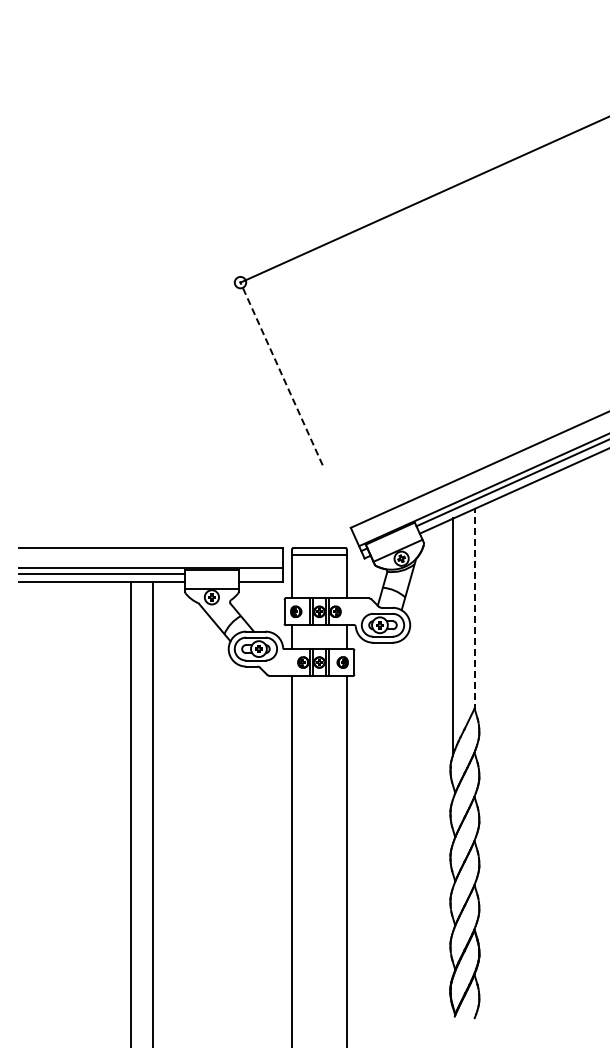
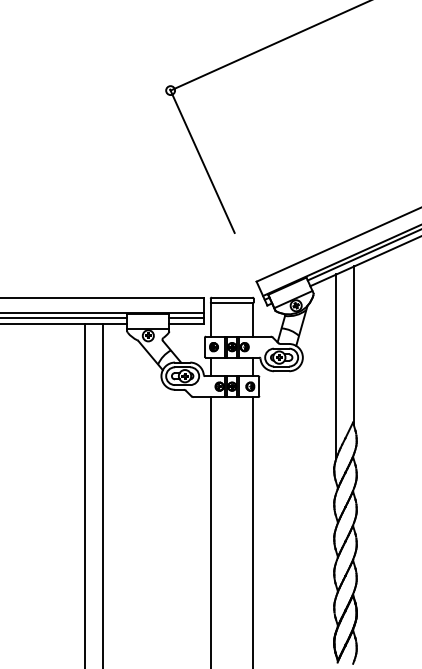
line: (281, 373) -> (202, 161), dashed -> solid
line: (260, 573) -> (186, 317), added
line: (475, 609) -> (353, 345), dashed -> solid

